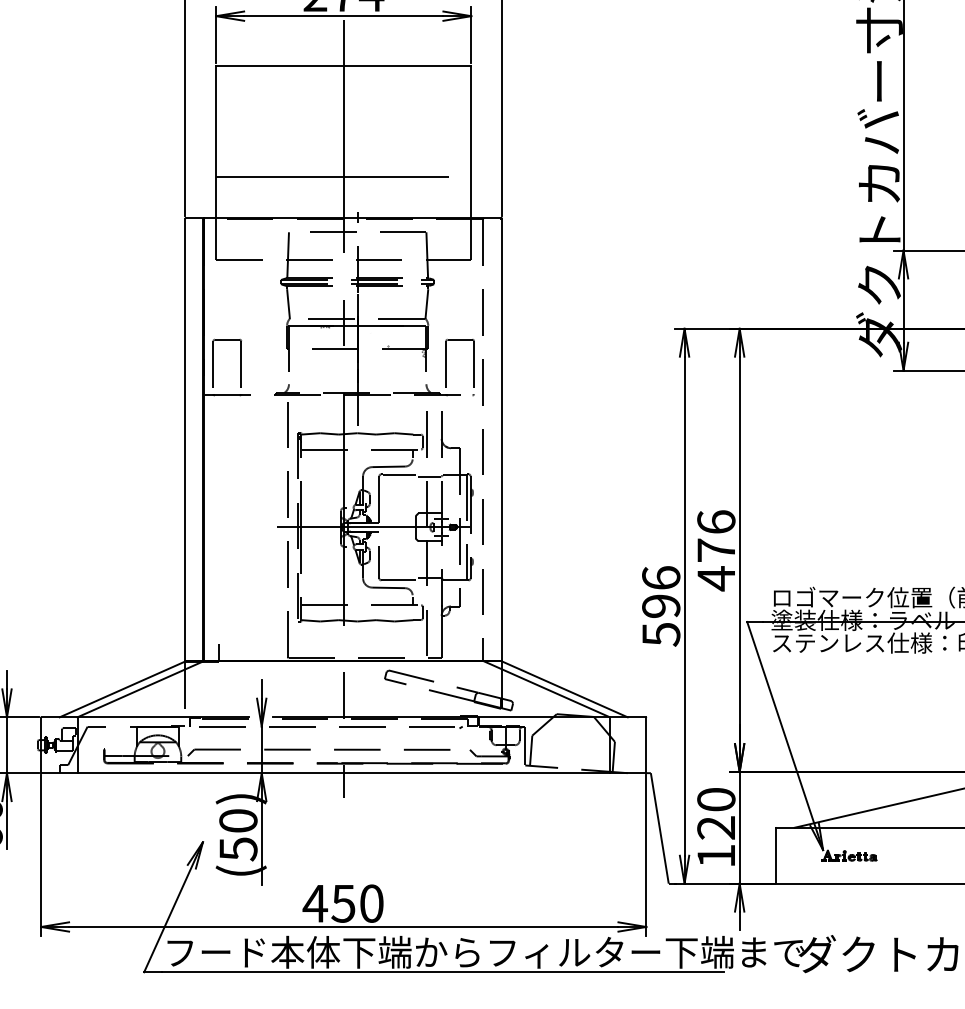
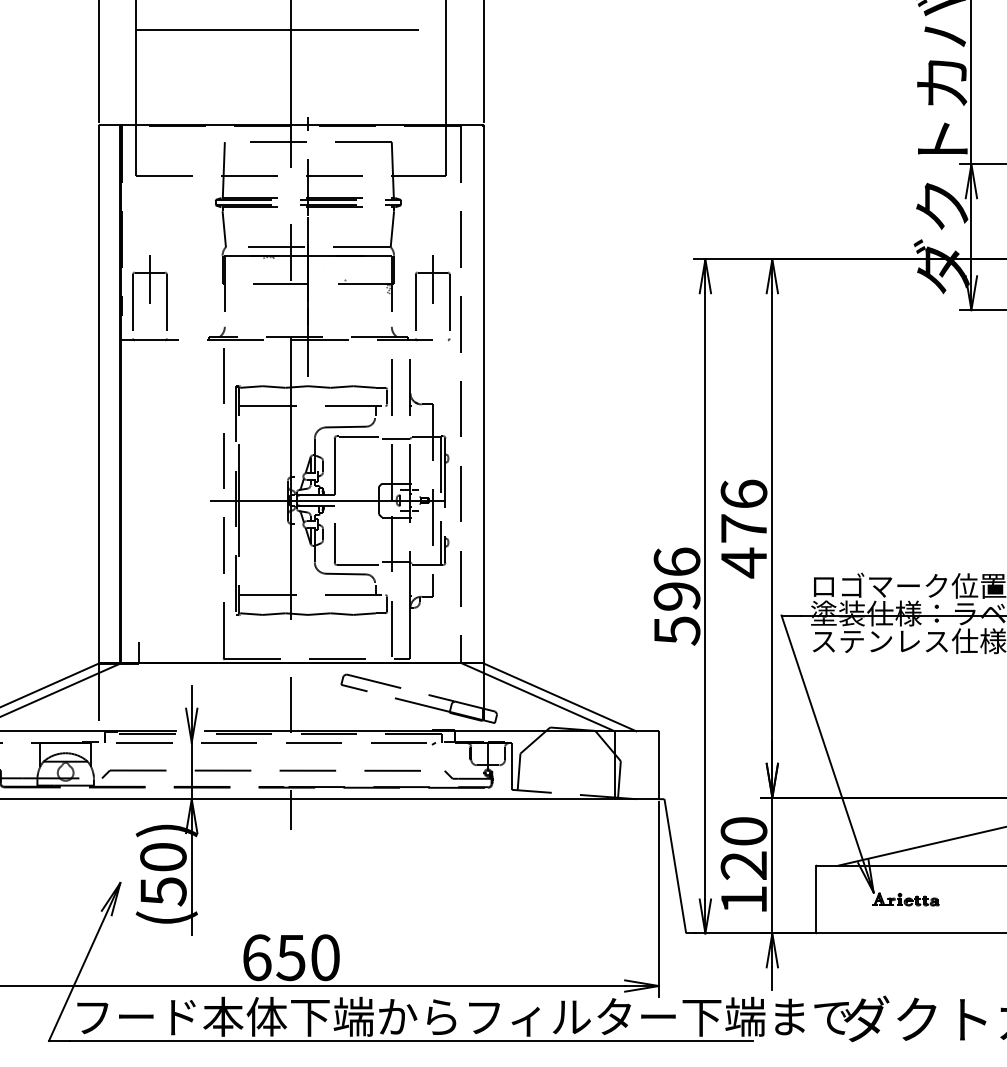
line: (343, 177) -> (291, 30), moved
line: (227, 345) -> (150, 279), added
line: (460, 345) -> (433, 279), added
text: (315, 903) -> (257, 957), 450 -> 650

